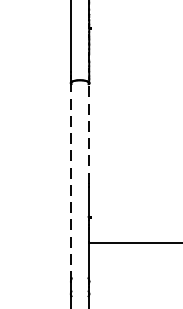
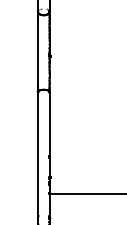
line: (89, 133) -> (49, 123), dashed -> solid
line: (70, 181) -> (37, 154), dashed -> solid

